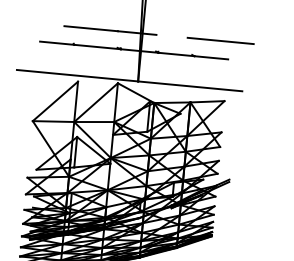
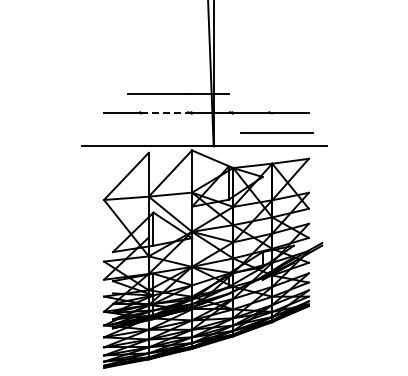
line: (220, 40) -> (276, 132), moved
line: (97, 47) -> (166, 113), solid -> dashed

